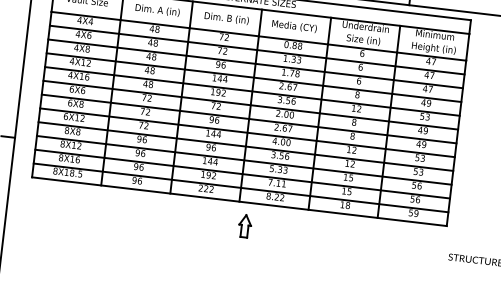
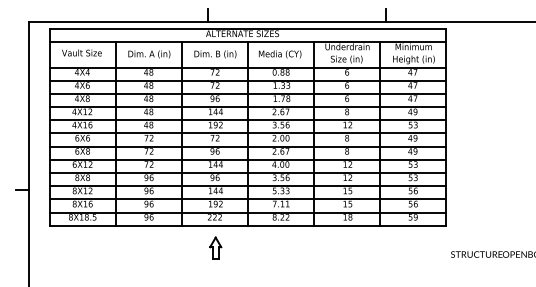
part: (244, 225) -> (215, 247), moved

